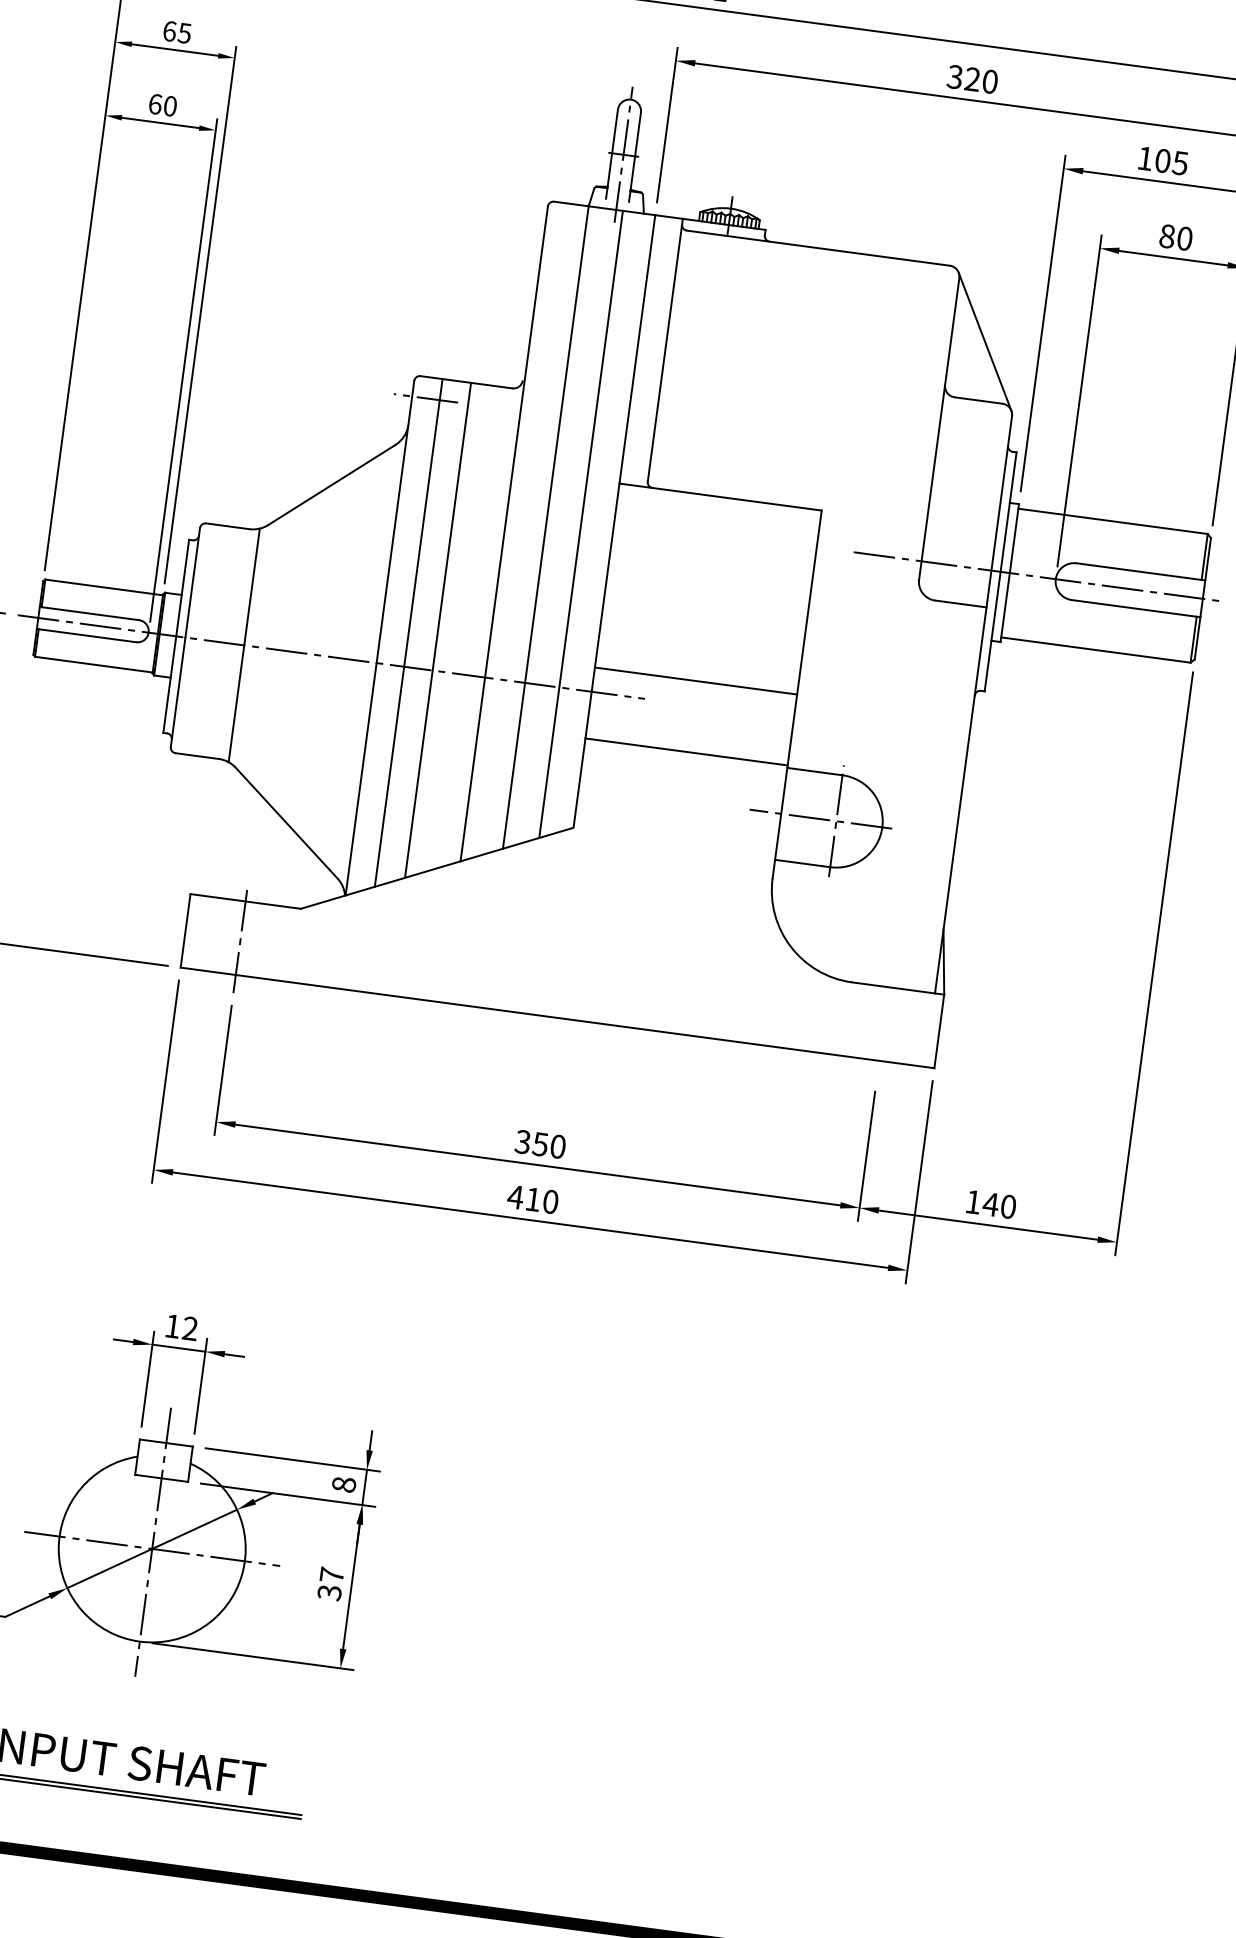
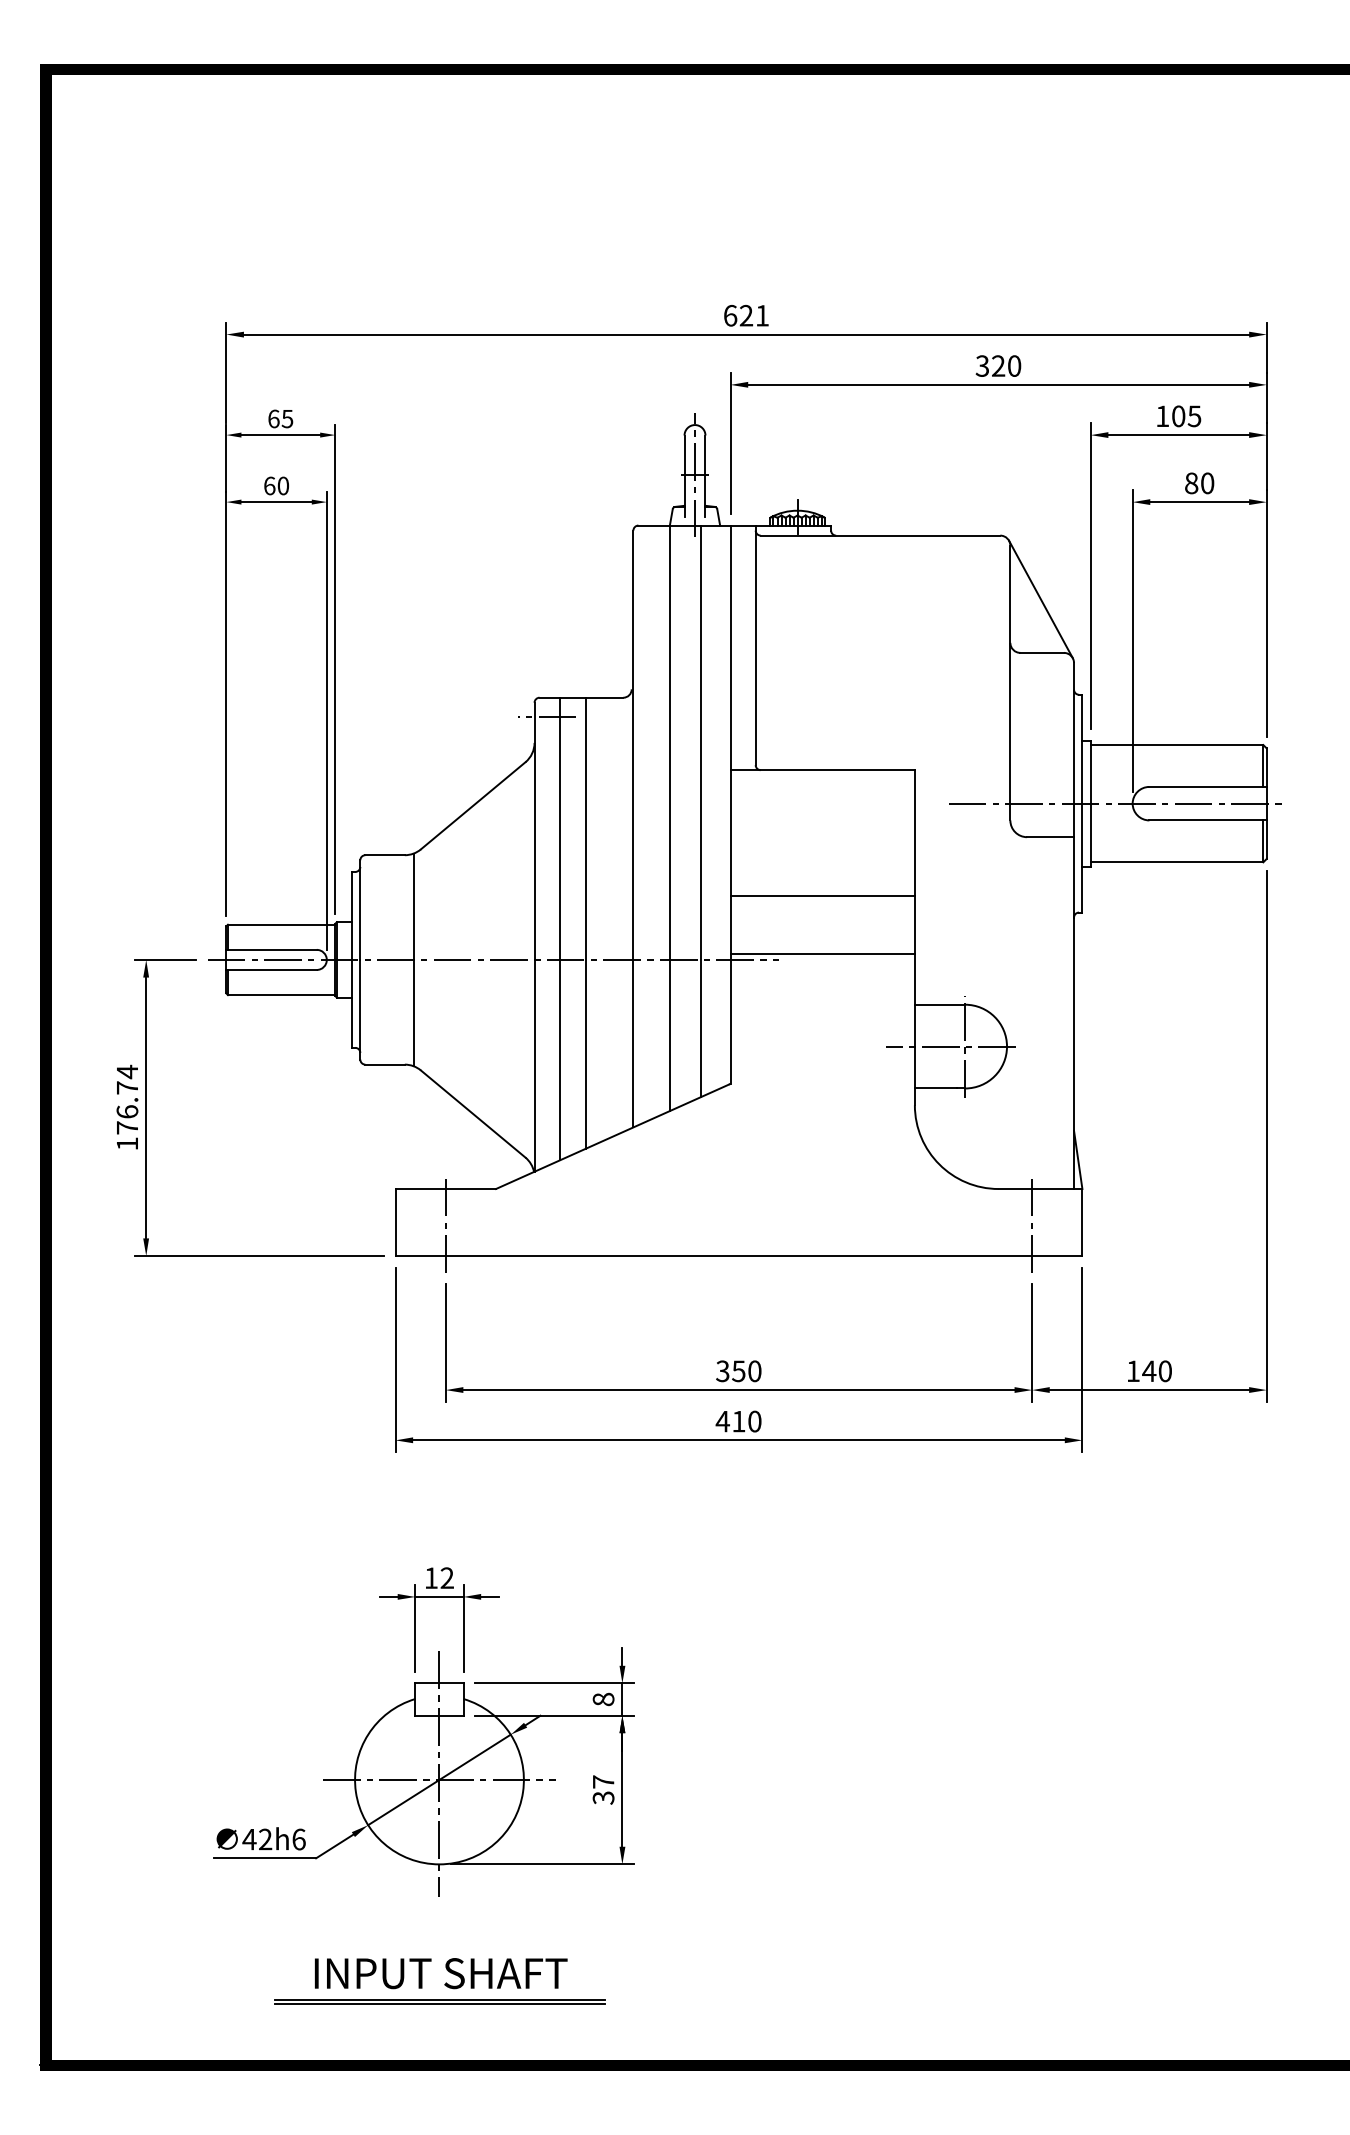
line: (695, 680) -> (822, 895), moved
line: (686, 751) -> (822, 954), moved
line: (884, 1027) -> (1032, 1225), added

